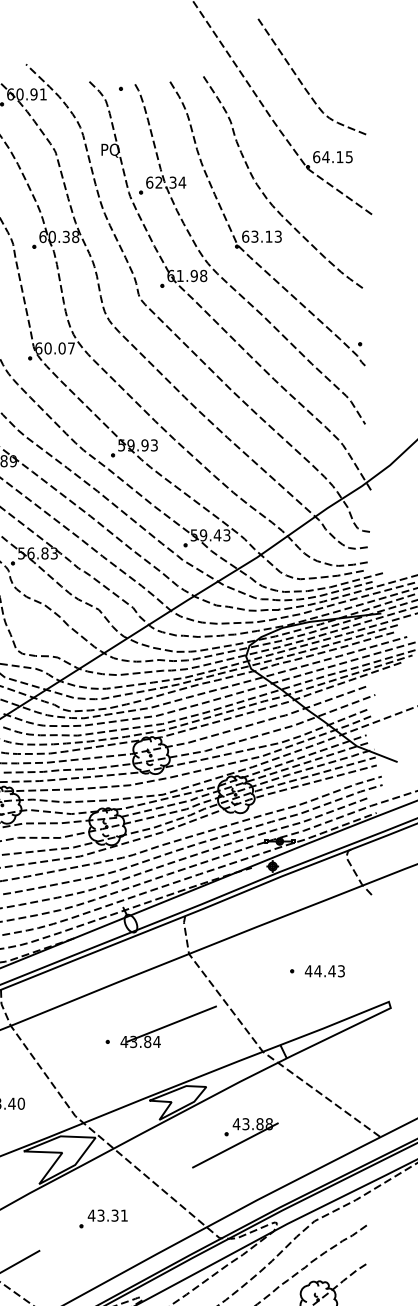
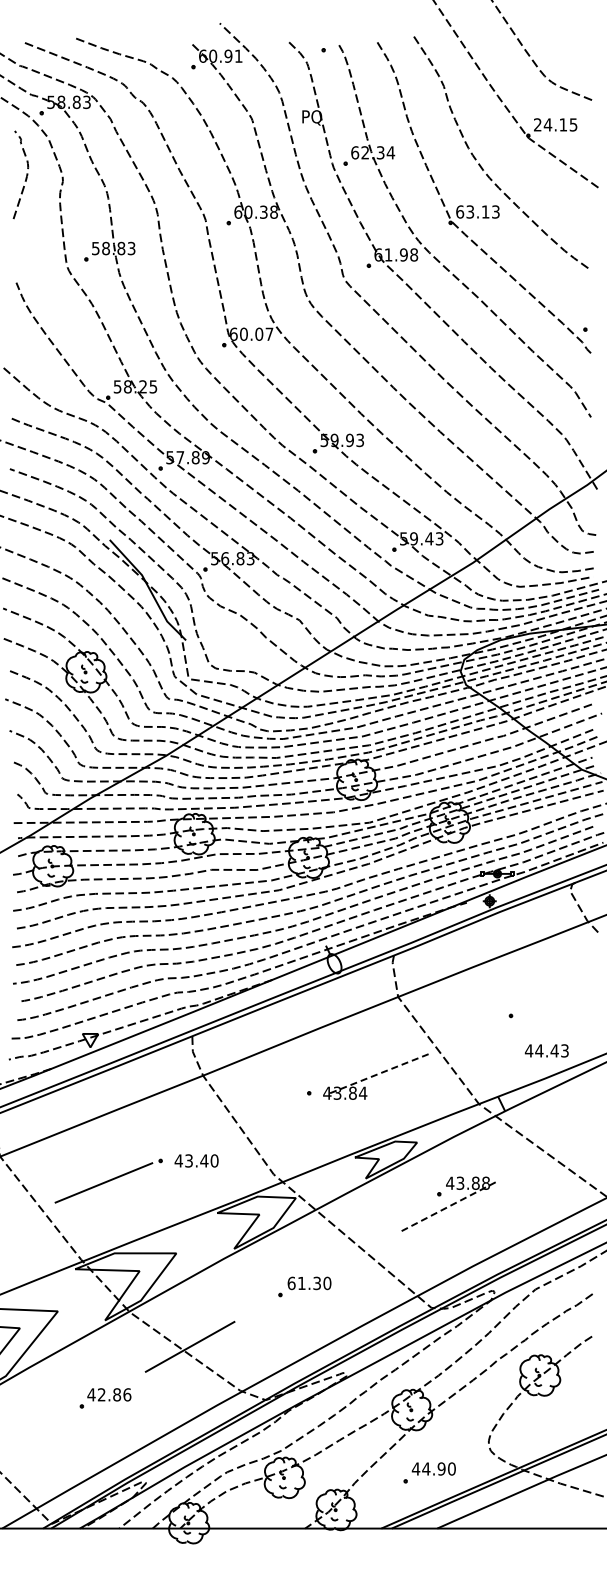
text: (316, 156) -> (537, 124), 64.15 -> 24.15
text: (324, 970) -> (546, 1050), moved
line: (171, 1024) -> (378, 1074), solid -> dashed
line: (235, 1145) -> (449, 1206), solid -> dashed
text: (108, 1215) -> (309, 1283), 43.31 -> 61.30

